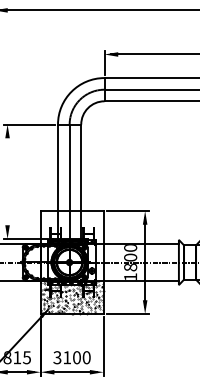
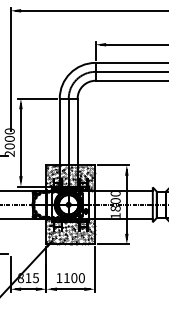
line: (6, 181) -> (20, 142), added
hatch: (71, 226) -> (70, 177), added
text: (57, 358) -> (59, 278), 3100 -> 1100

